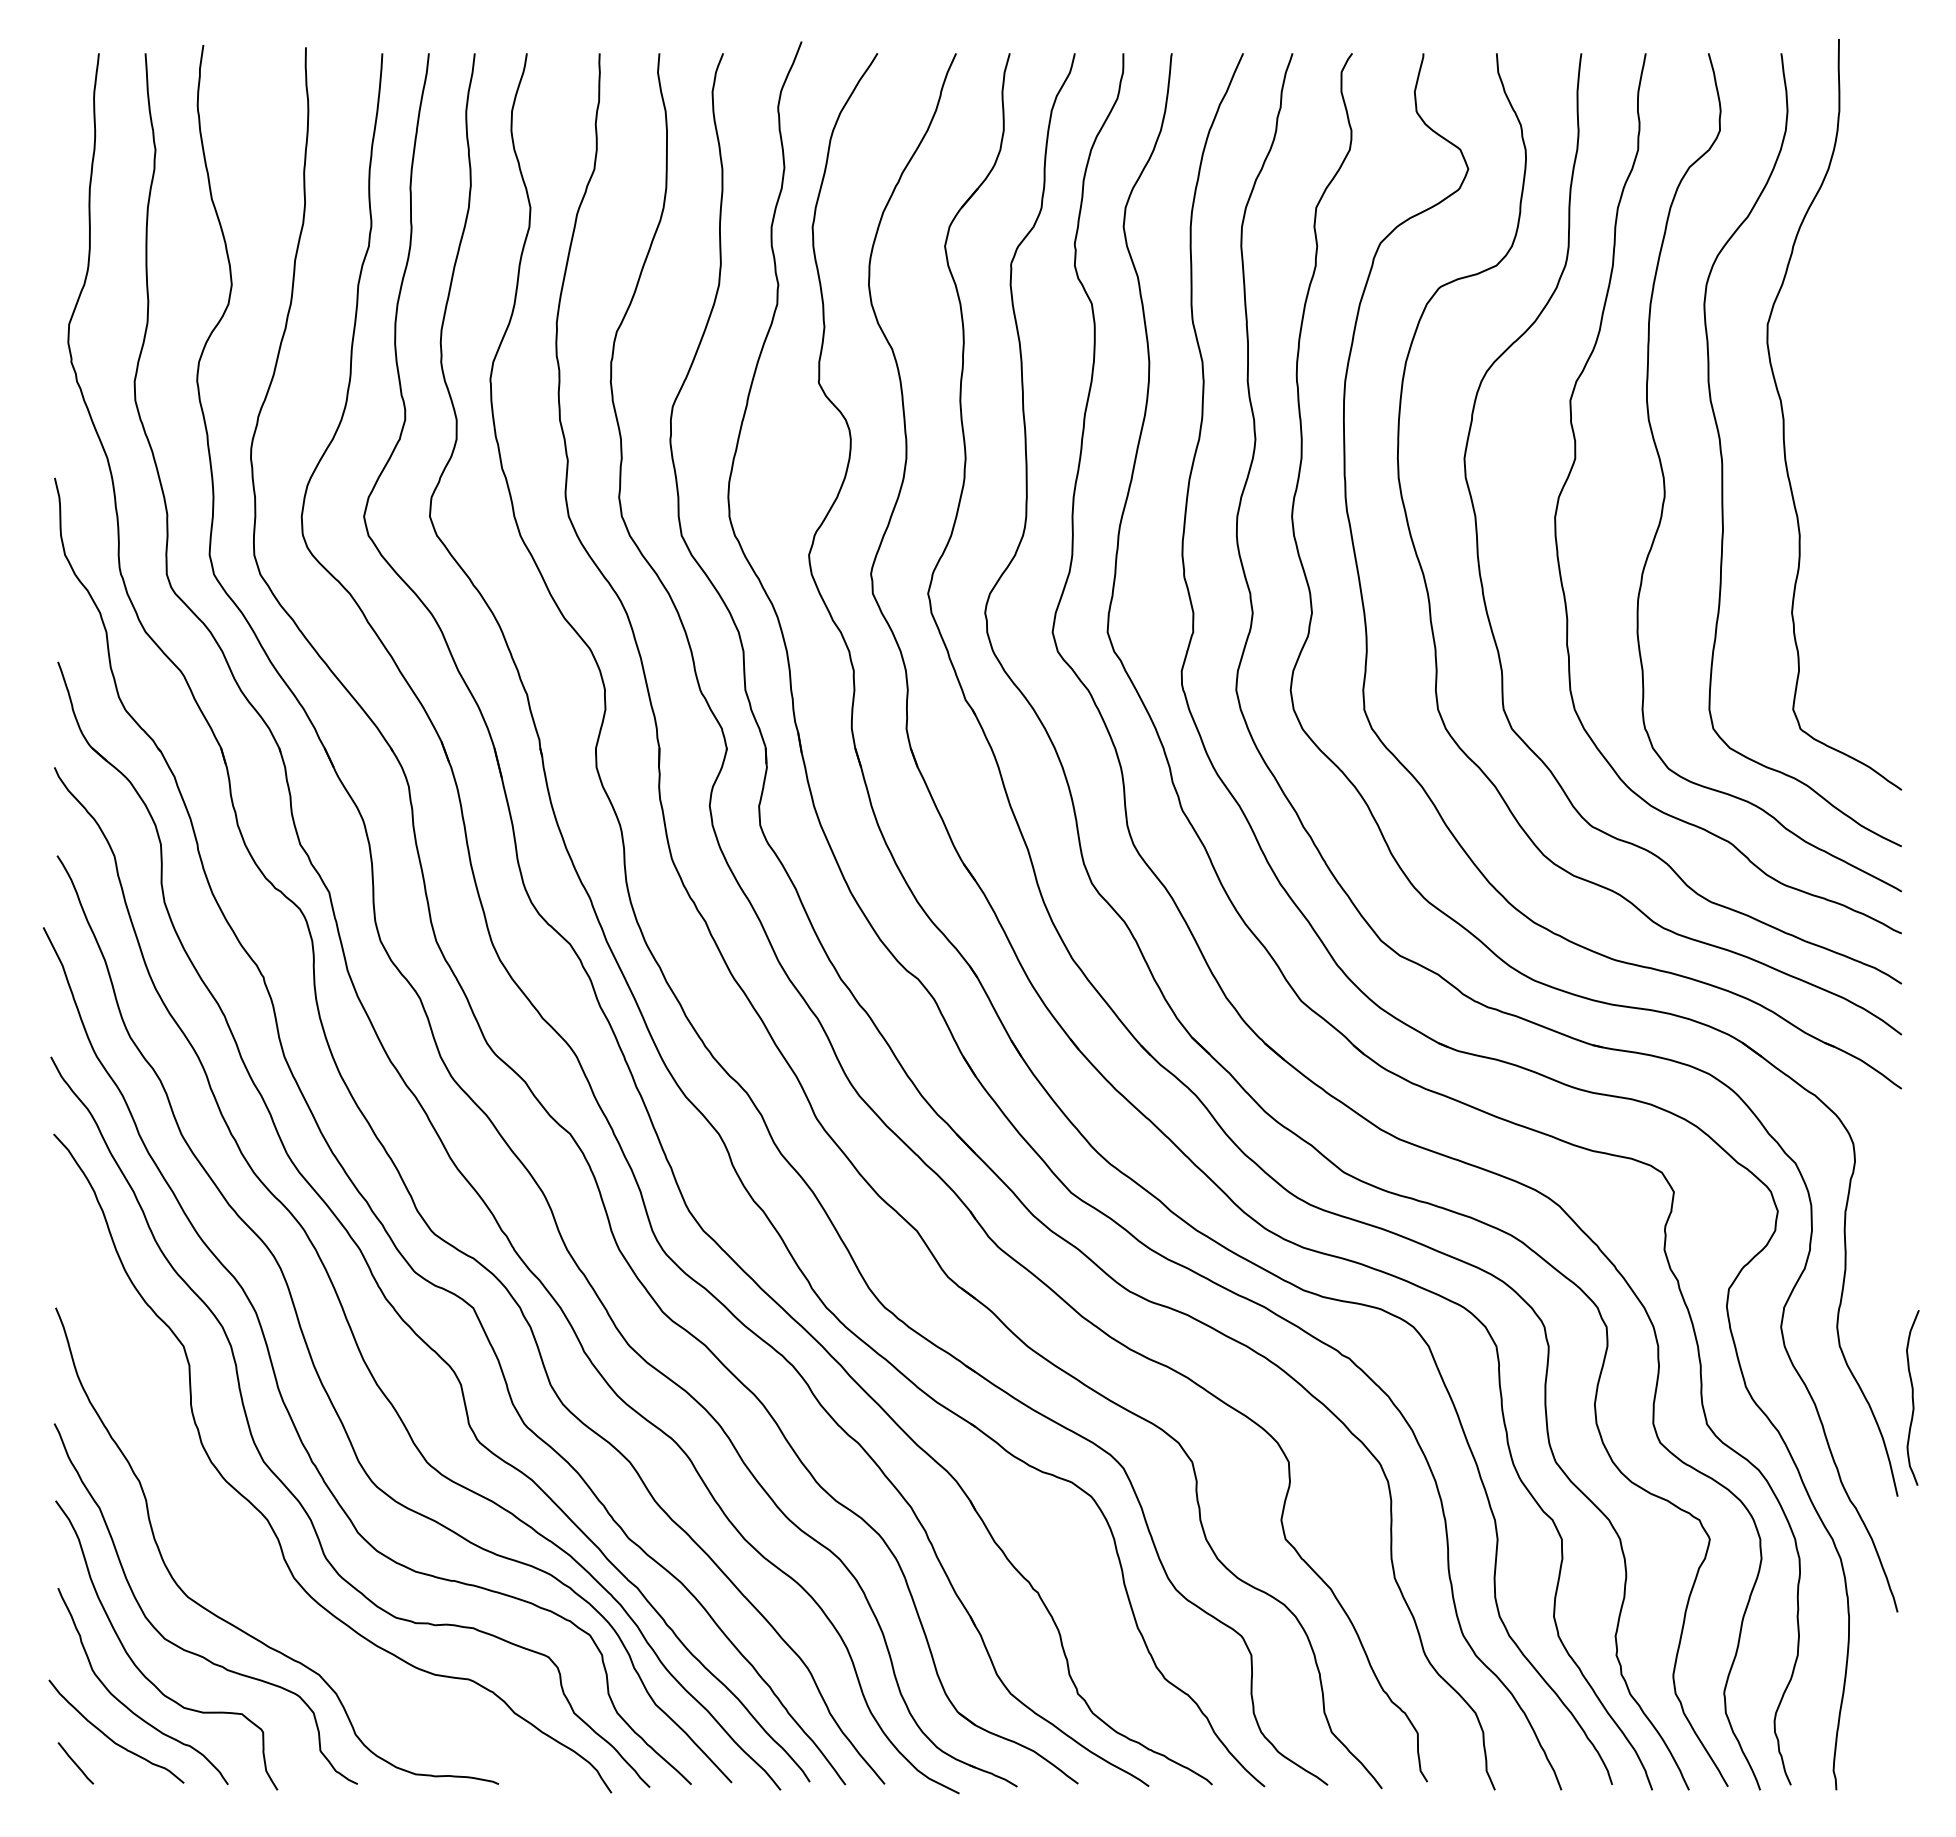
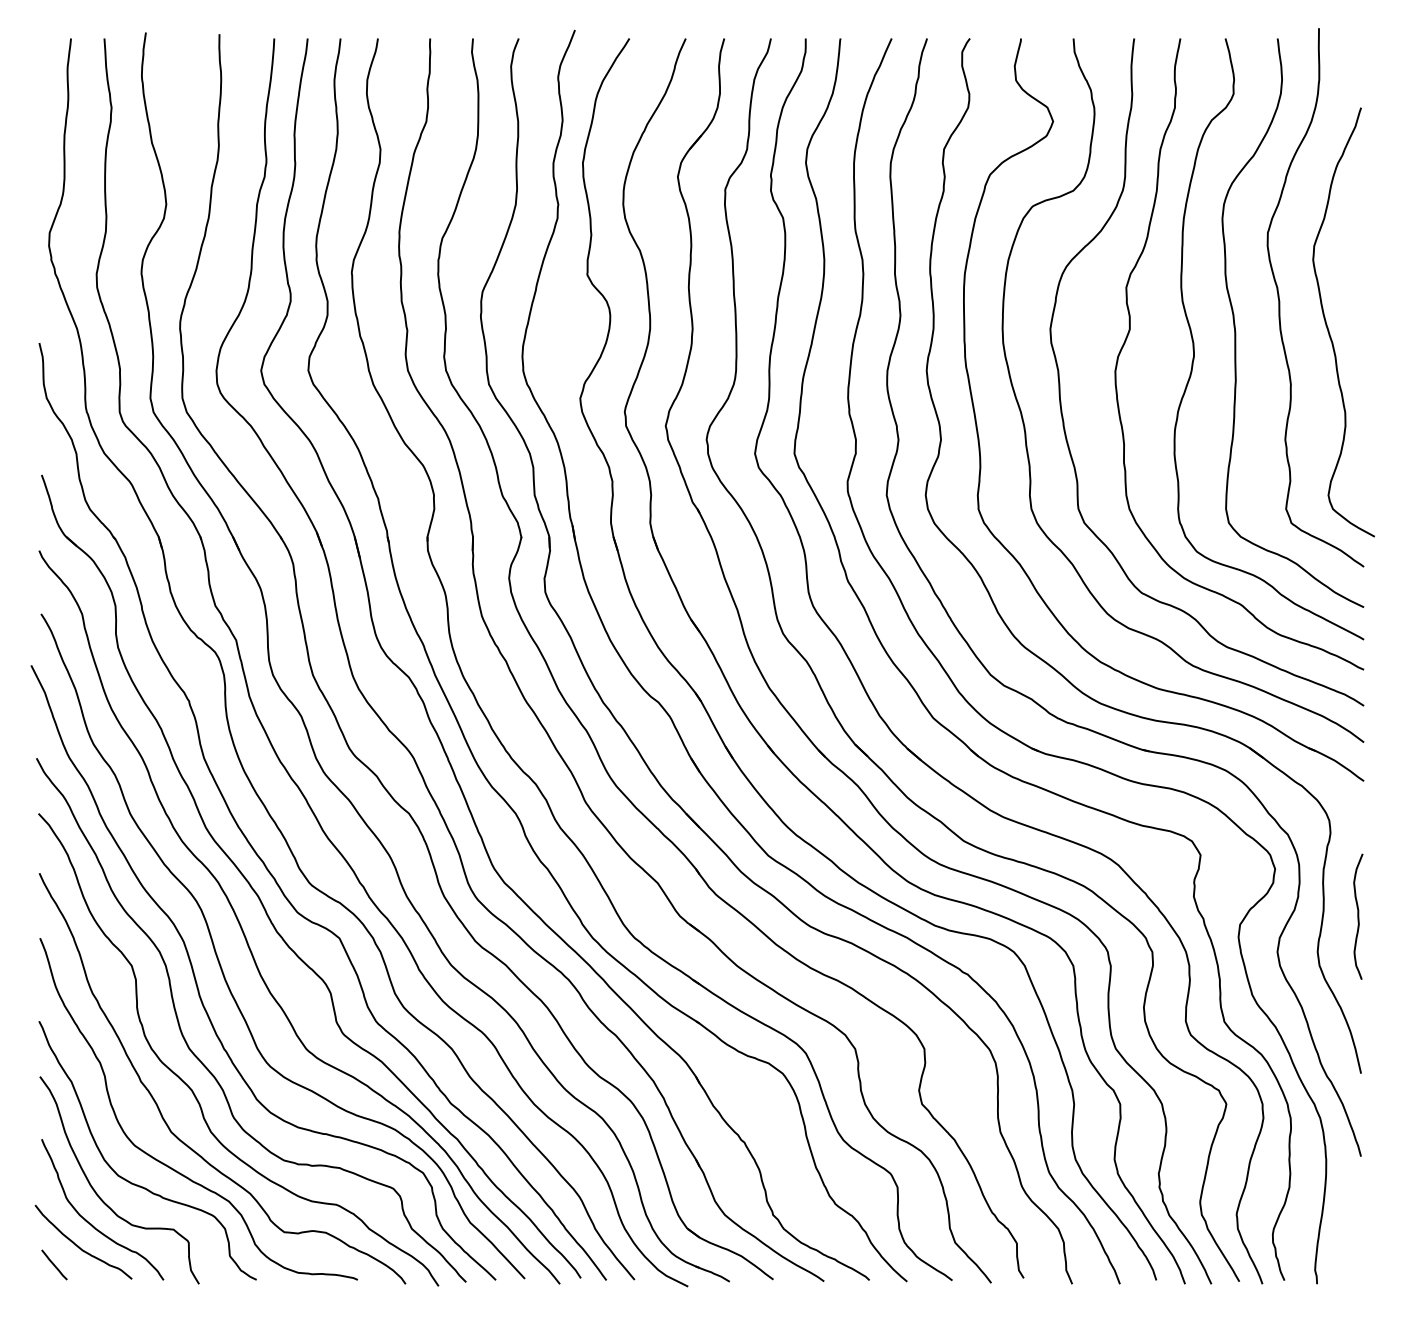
curve: (1851, 455) -> (1327, 326), added
curve: (1912, 1397) -> (1358, 916), moved
curve: (221, 1543) -> (158, 1107), added

